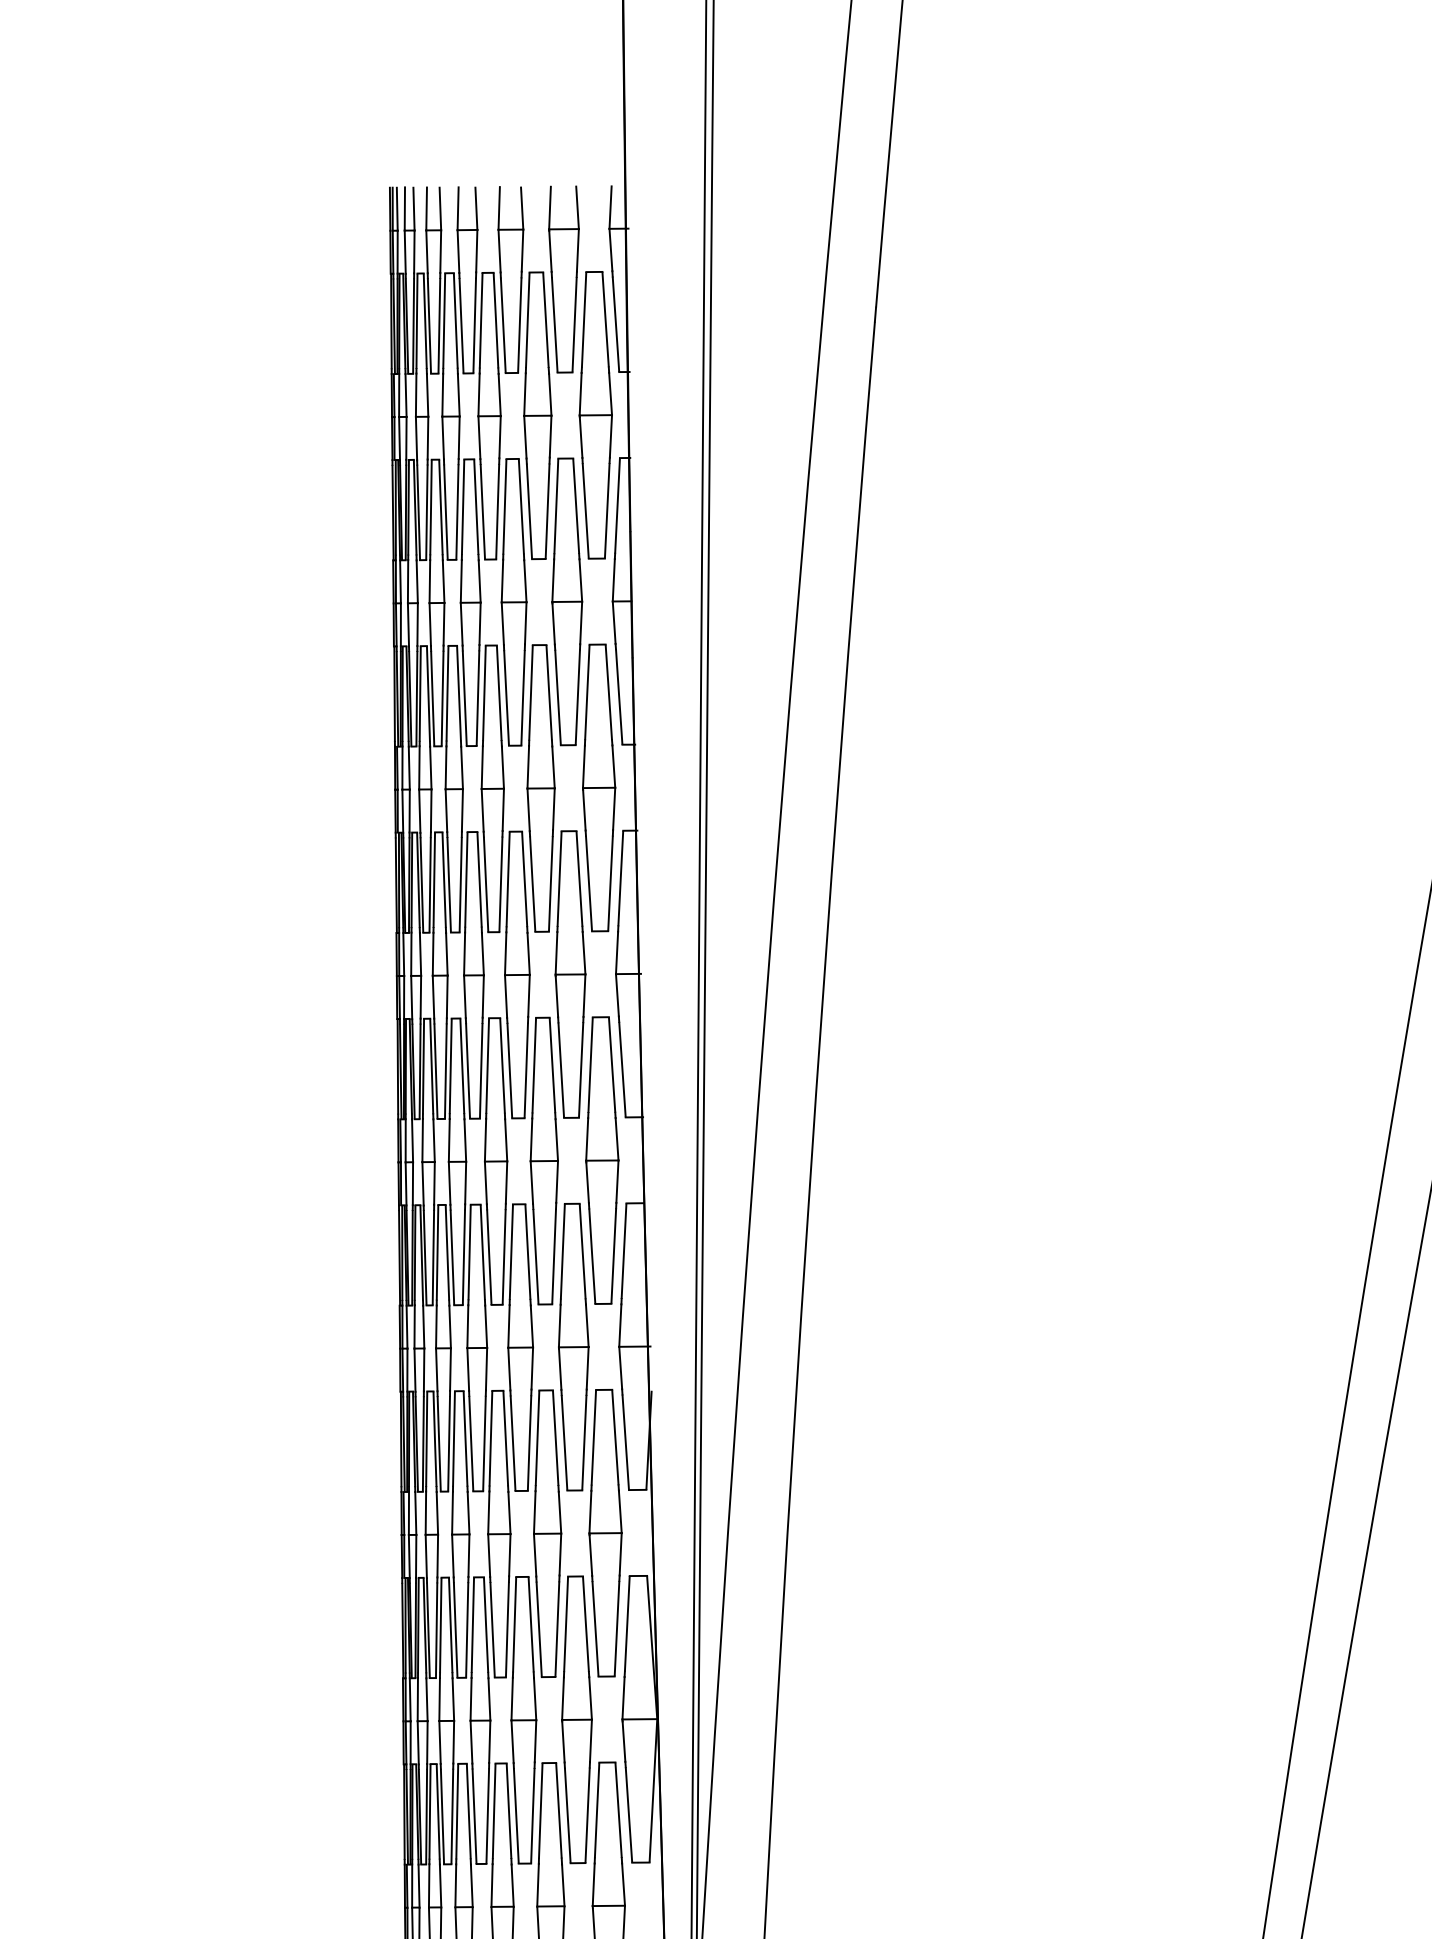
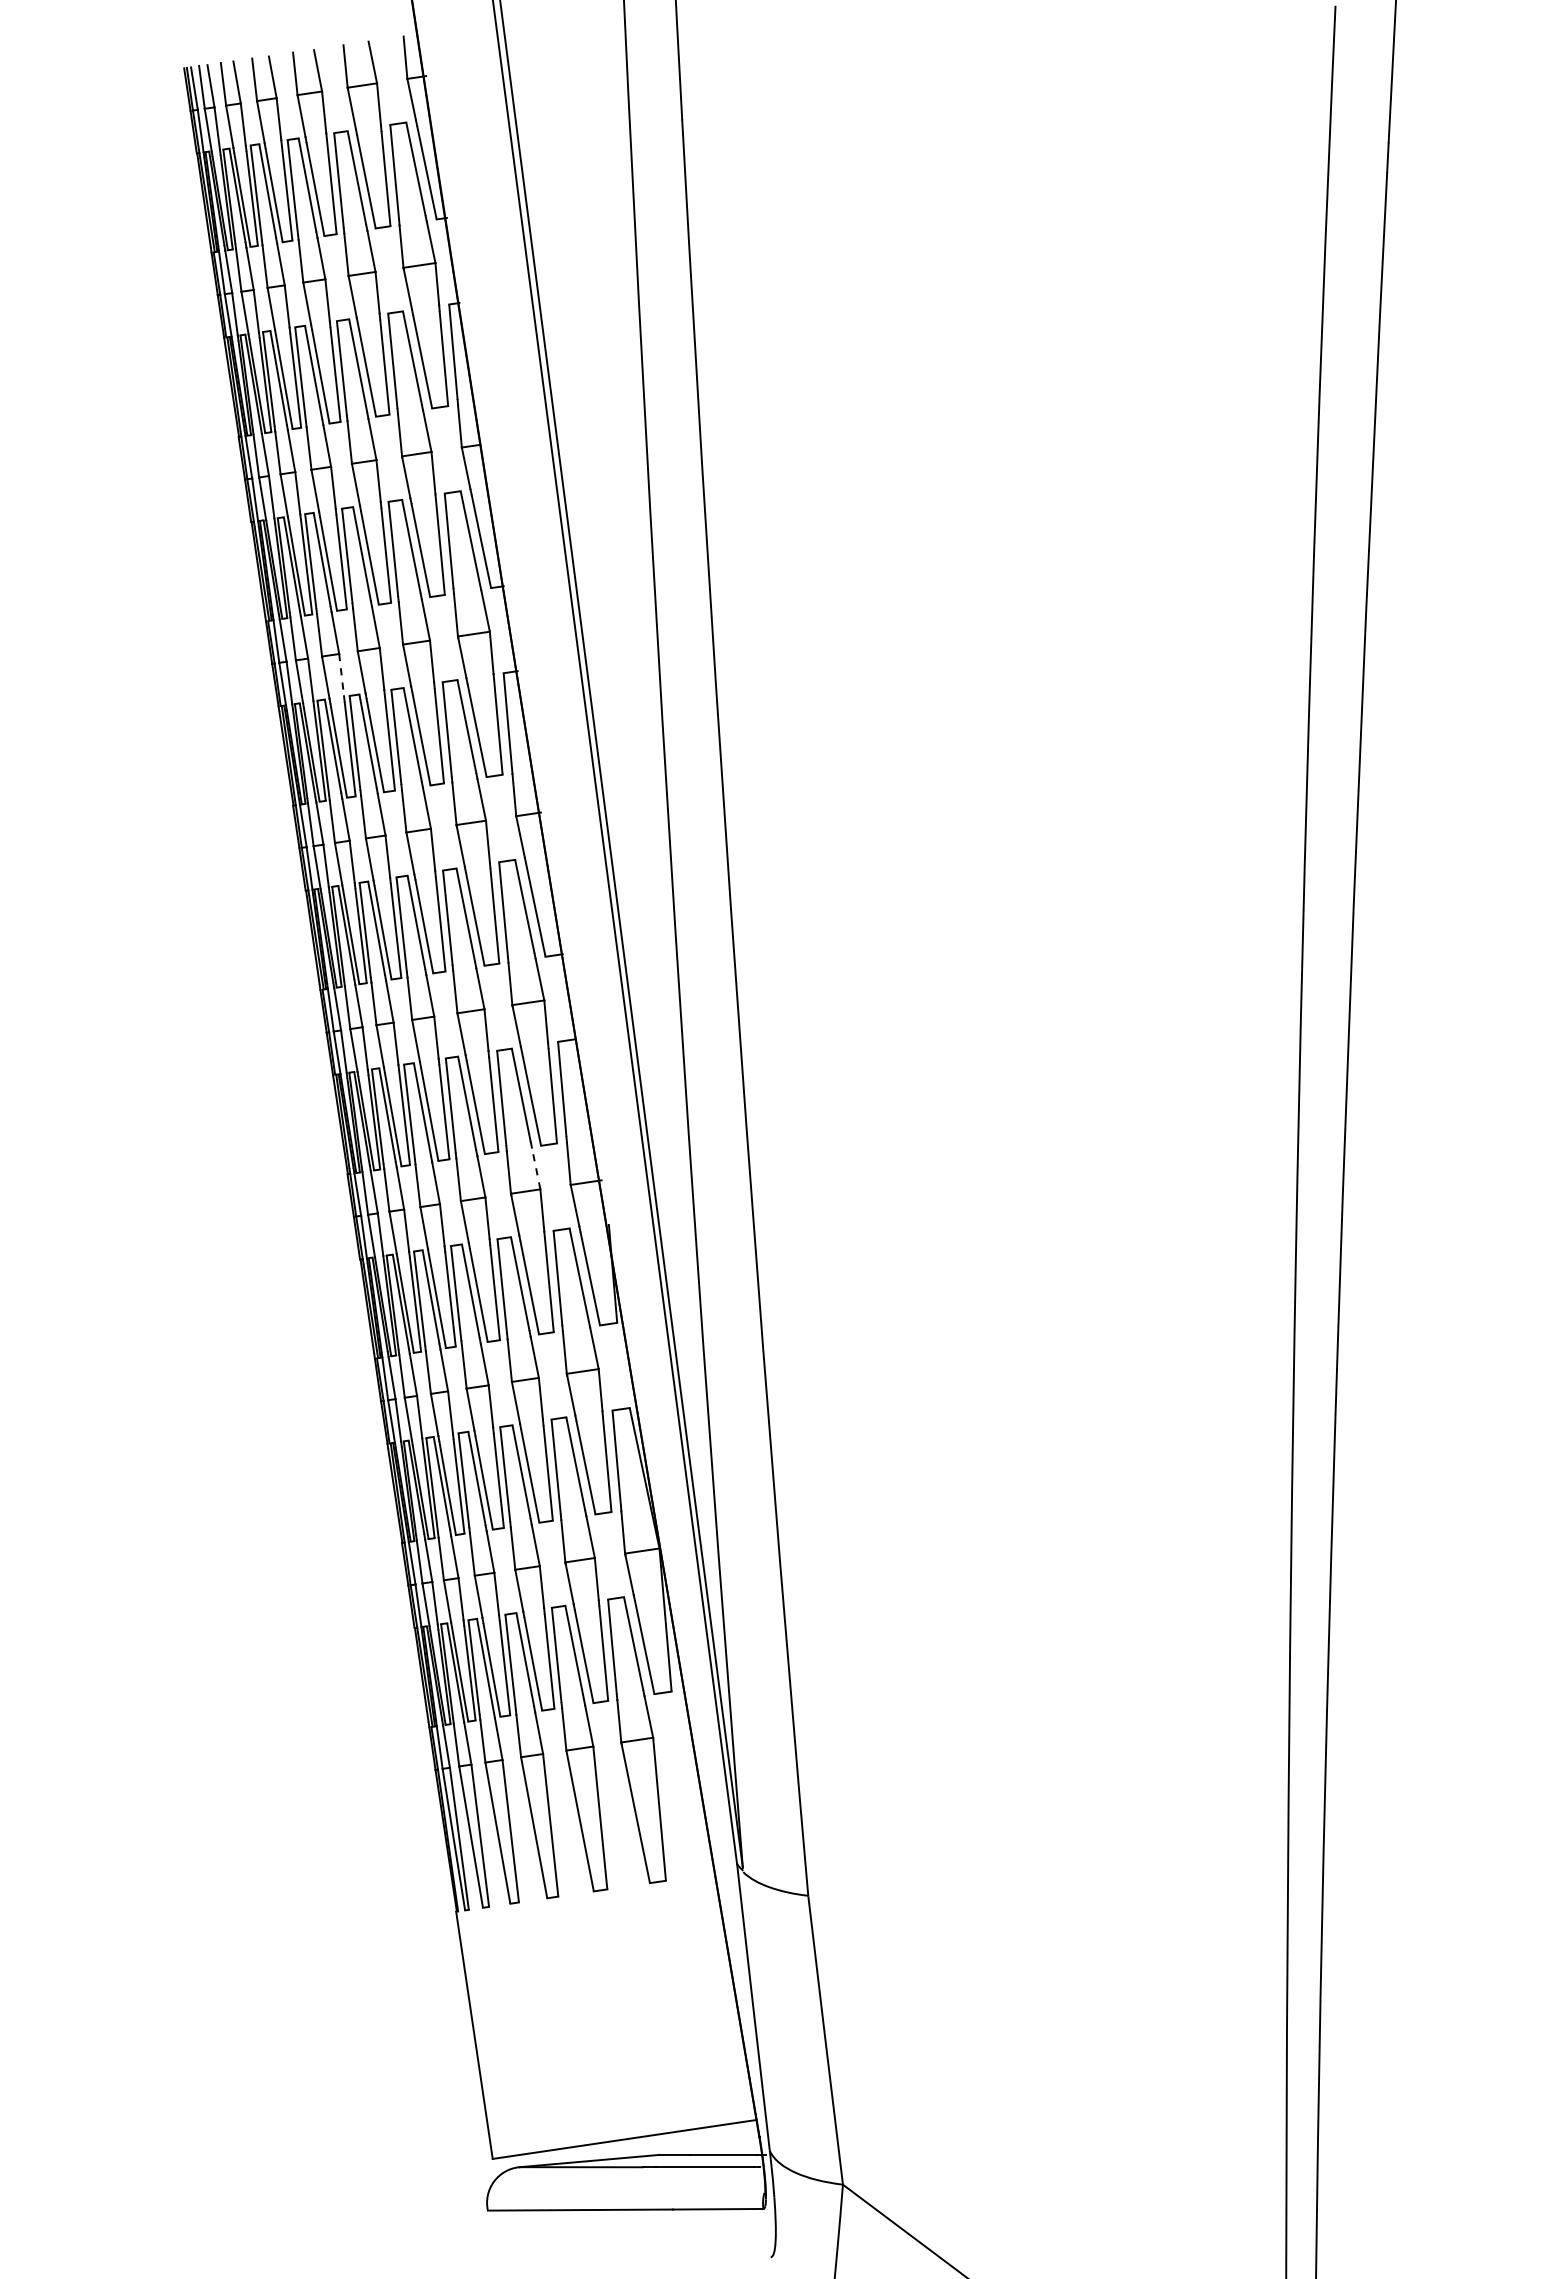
line: (462, 810) -> (341, 675), solid -> dashed
line: (587, 1325) -> (536, 1168), solid -> dashed

